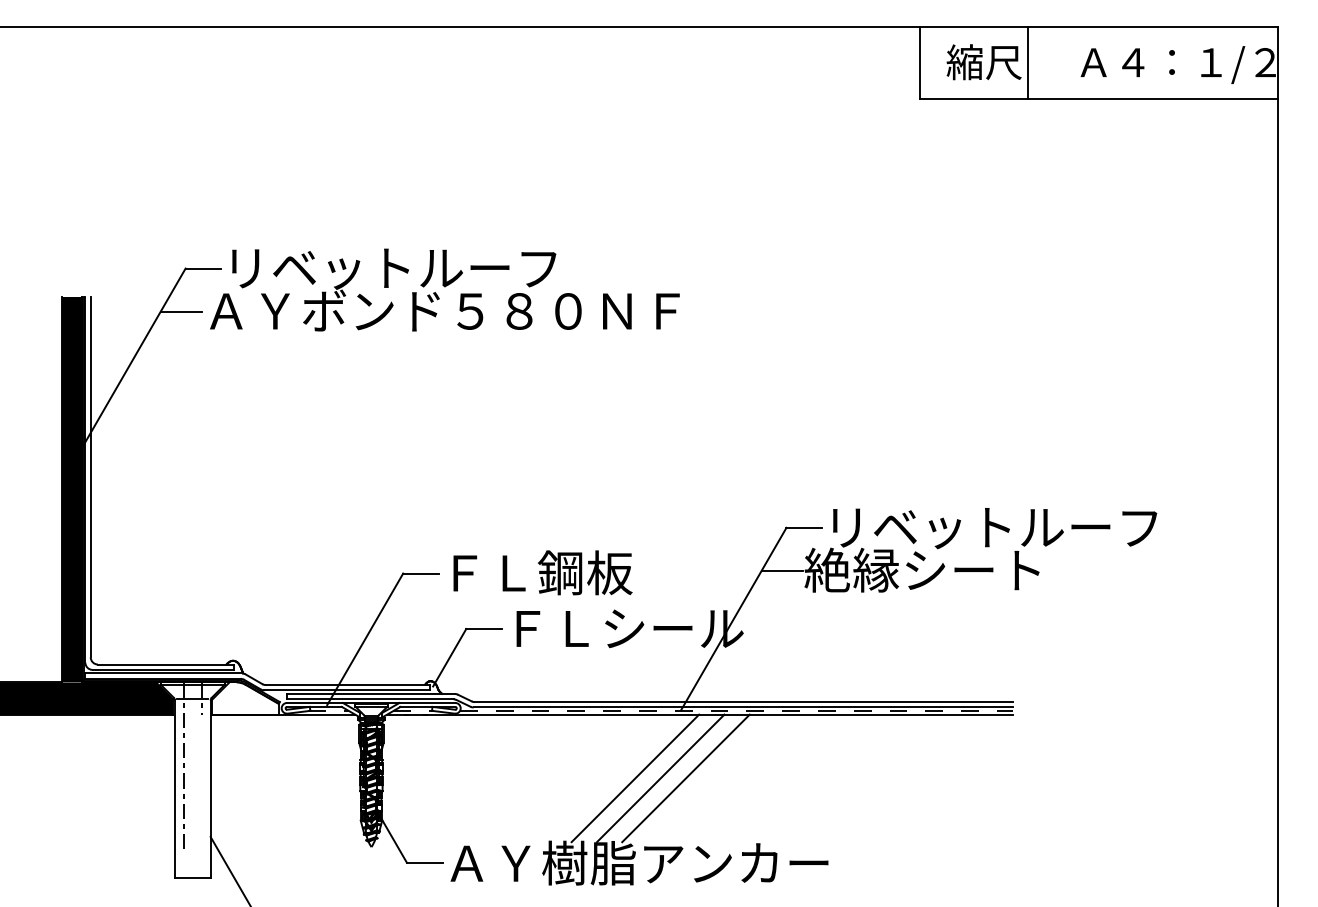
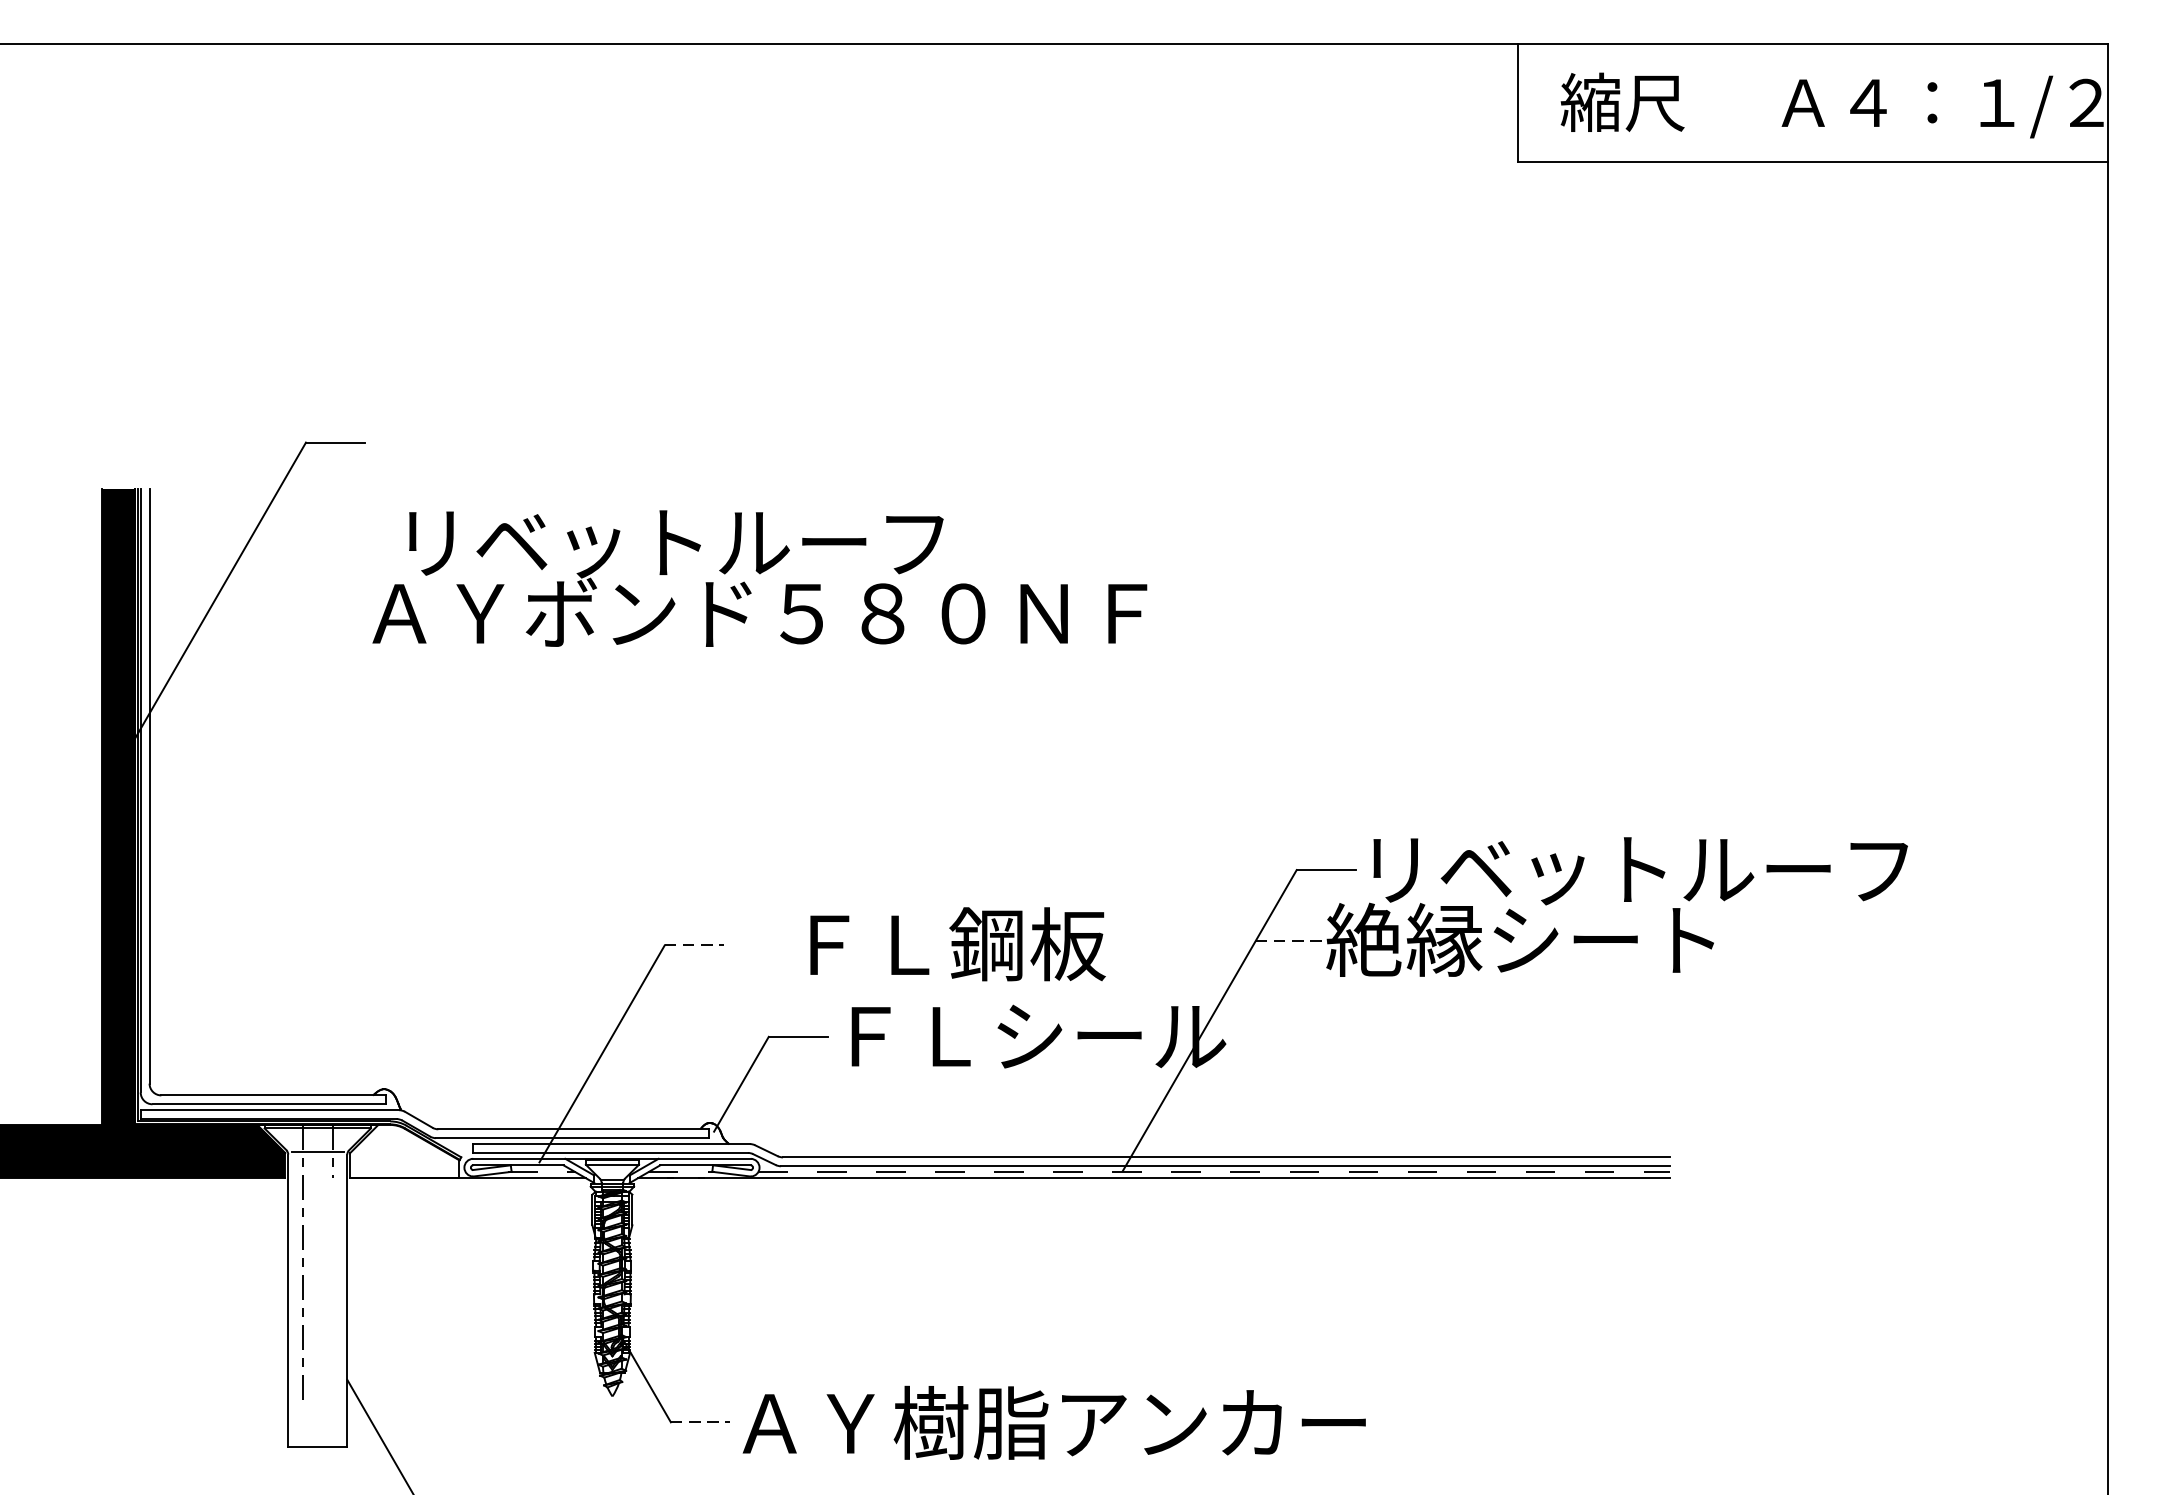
line: (1027, 62) -> (1694, 102), removed
text: (444, 289) -> (759, 577), moved
line: (181, 311) -> (299, 513), removed
line: (782, 570) -> (1290, 940), solid -> dashed
text: (542, 572) -> (957, 943), moved
line: (421, 573) -> (694, 945), solid -> dashed
line: (635, 778) -> (1047, 1283), removed
line: (660, 778) -> (1088, 1283), removed
line: (685, 778) -> (1130, 1283), removed
line: (424, 862) -> (699, 1421), solid -> dashed

